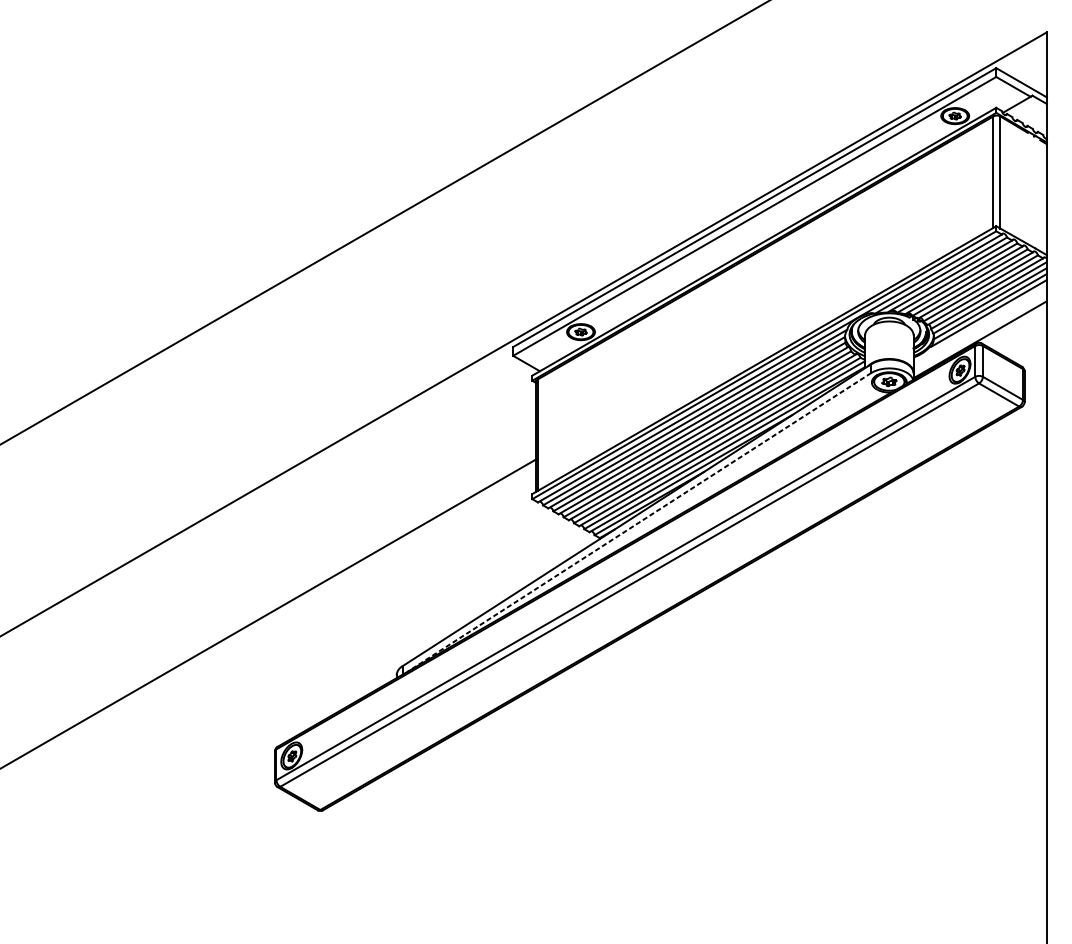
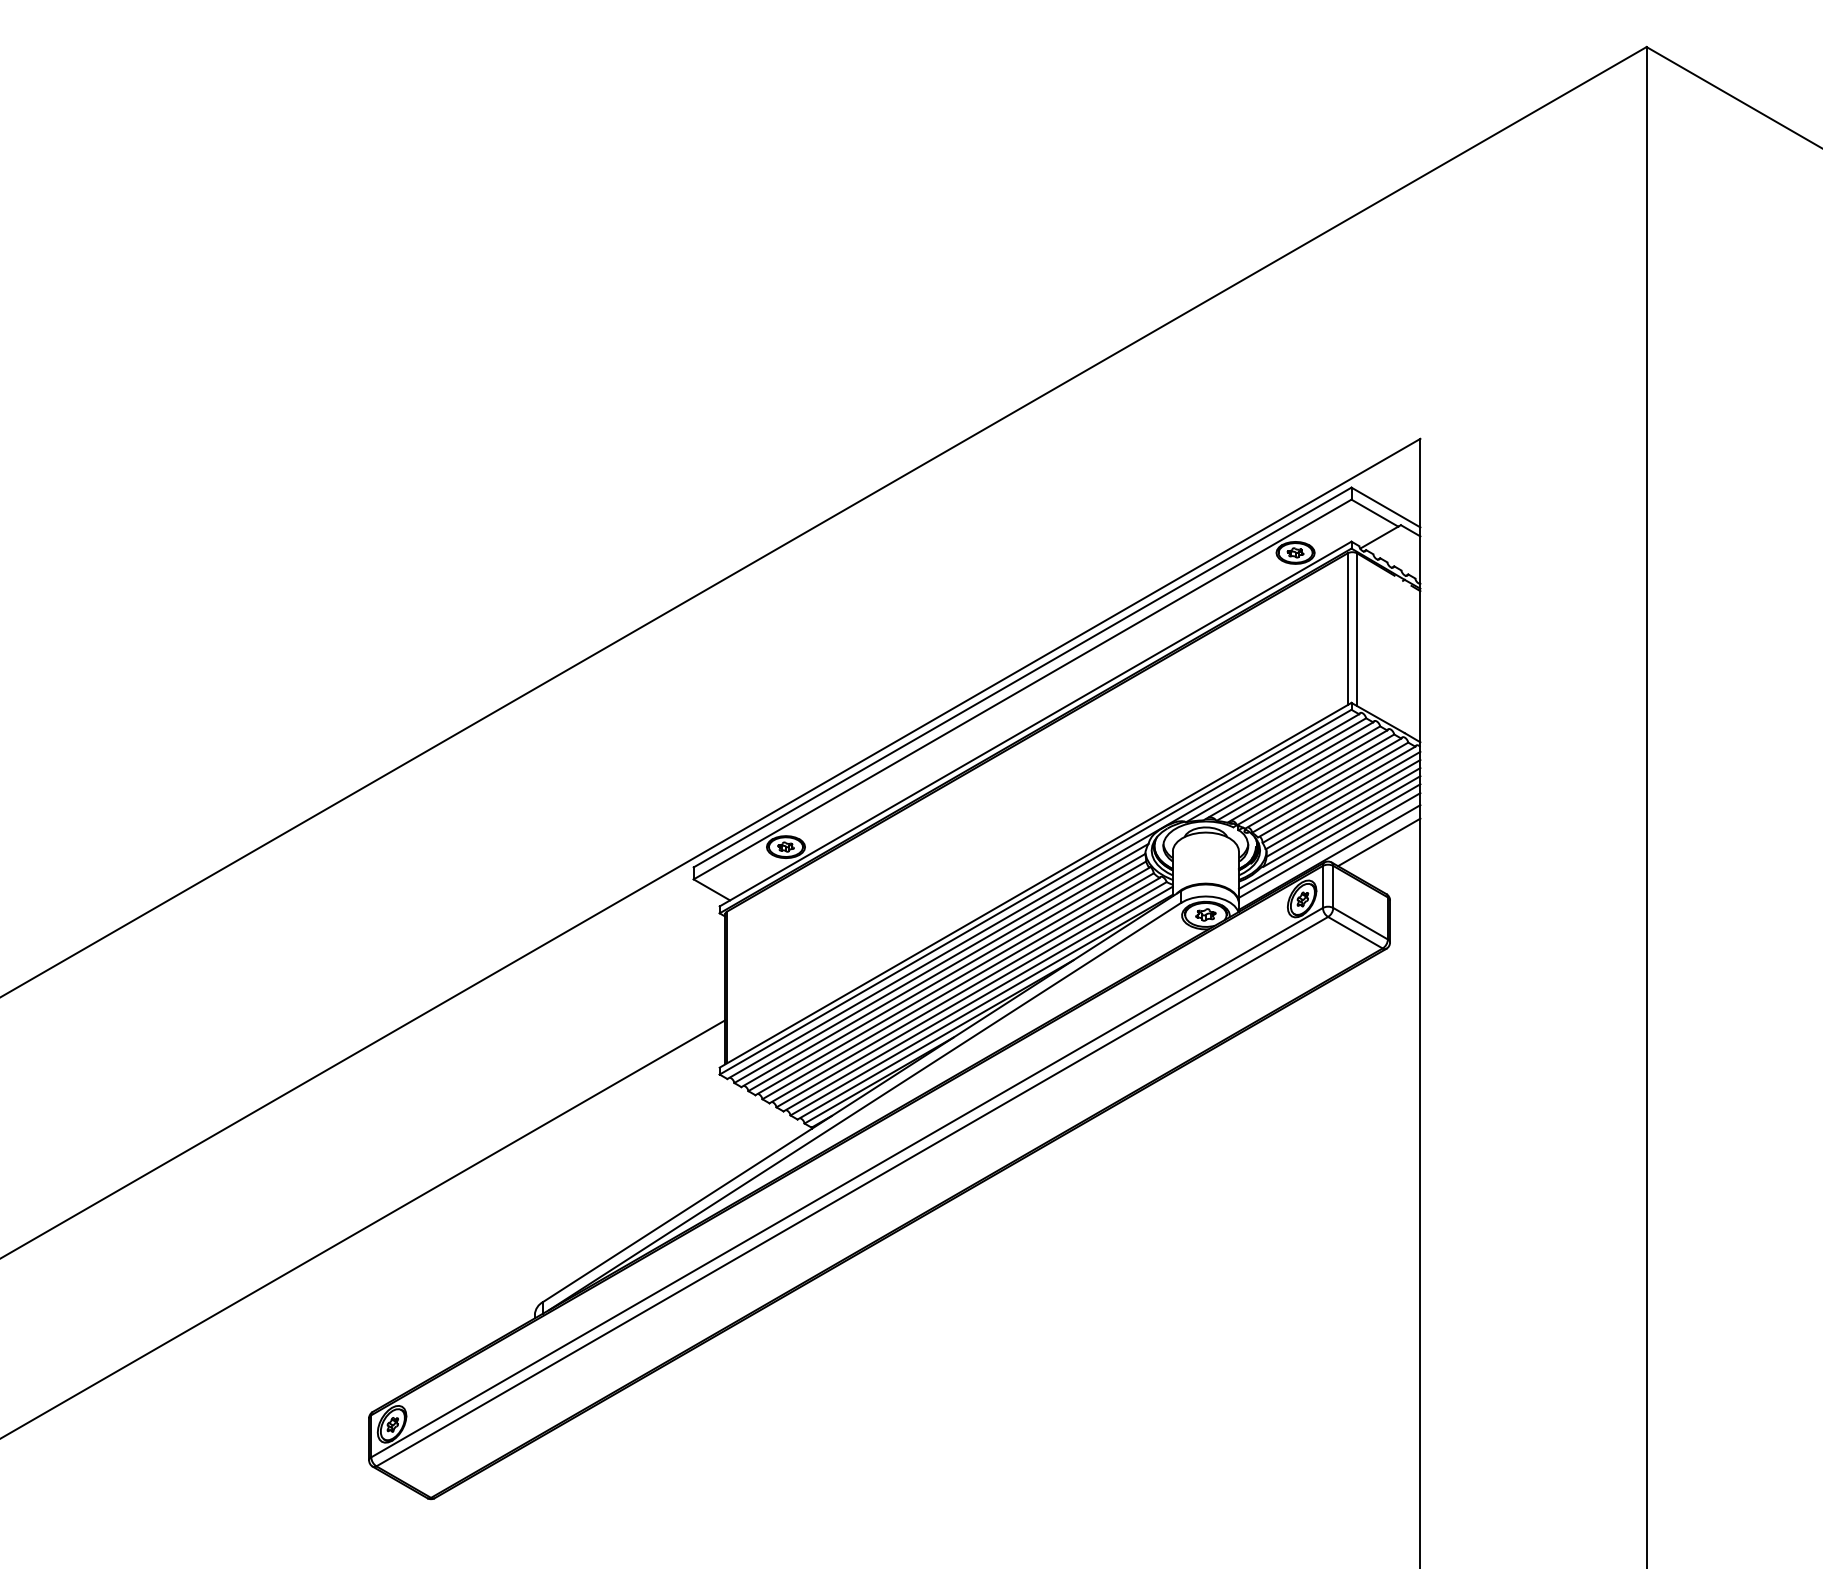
line: (980, 324) -> (1329, 836), added
line: (1016, 328) -> (1379, 842), added
line: (980, 330) -> (1329, 845), added
line: (638, 522) -> (864, 1106), dashed -> solid

